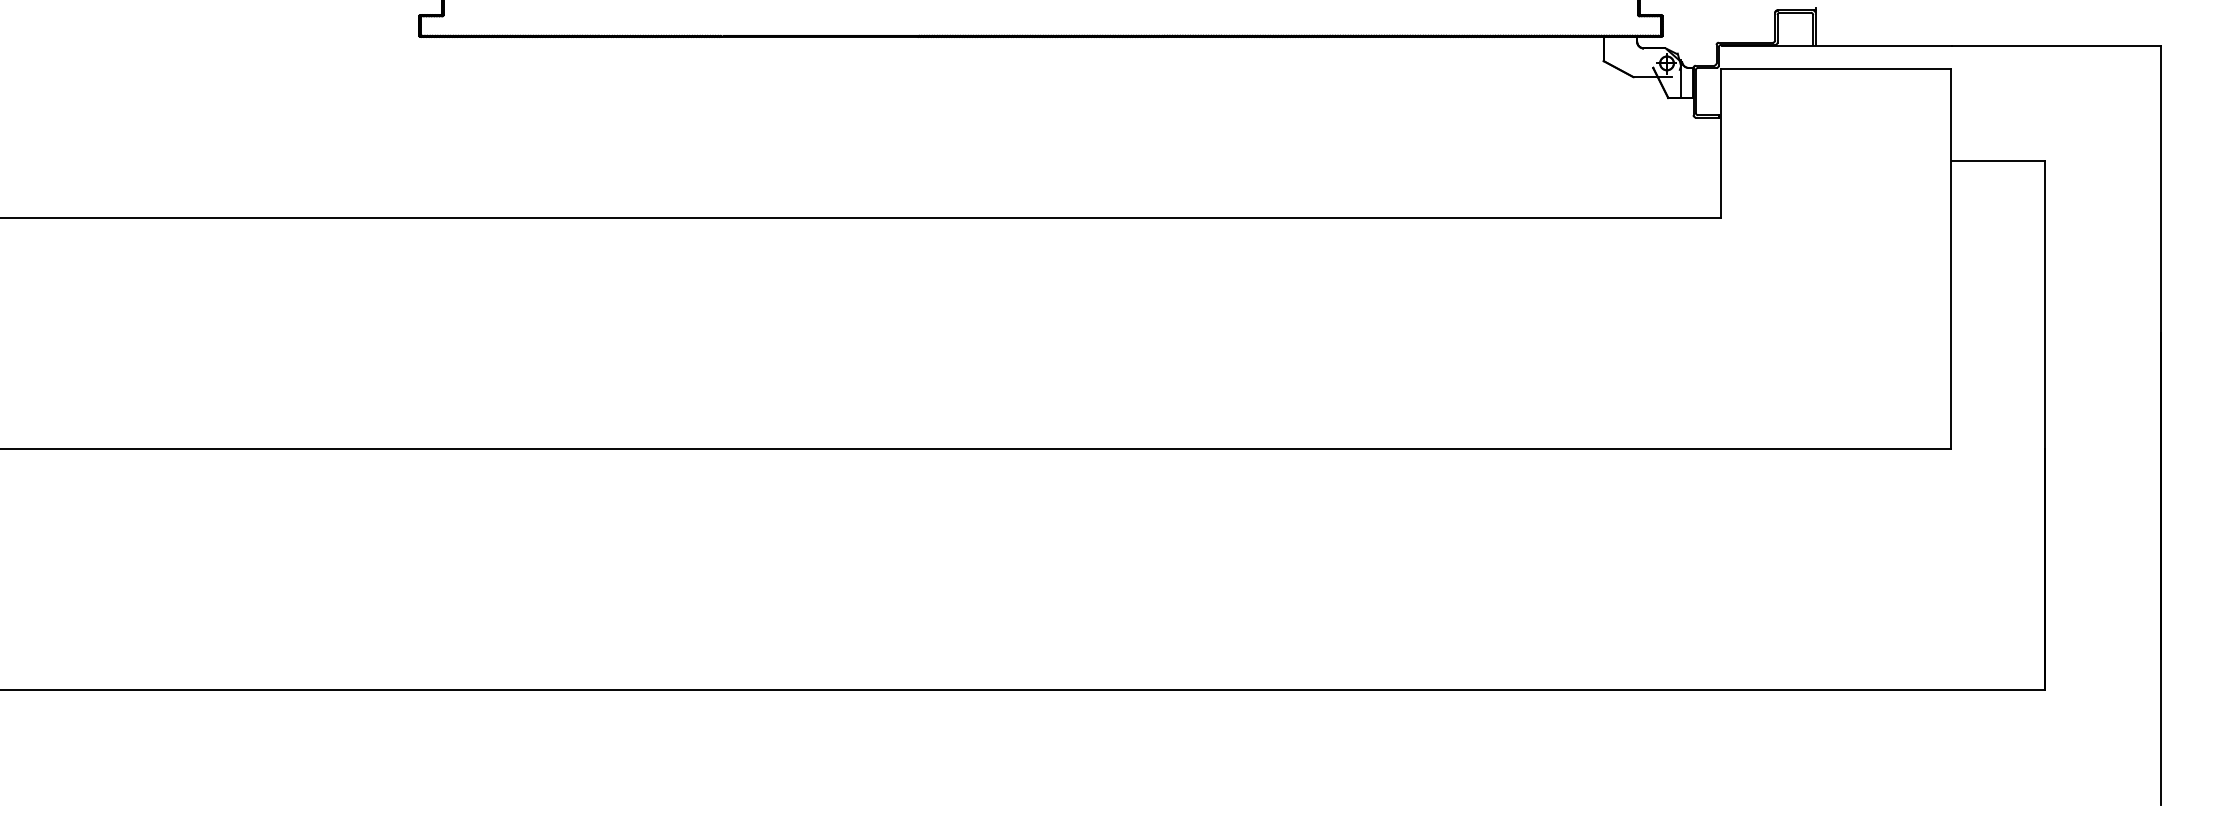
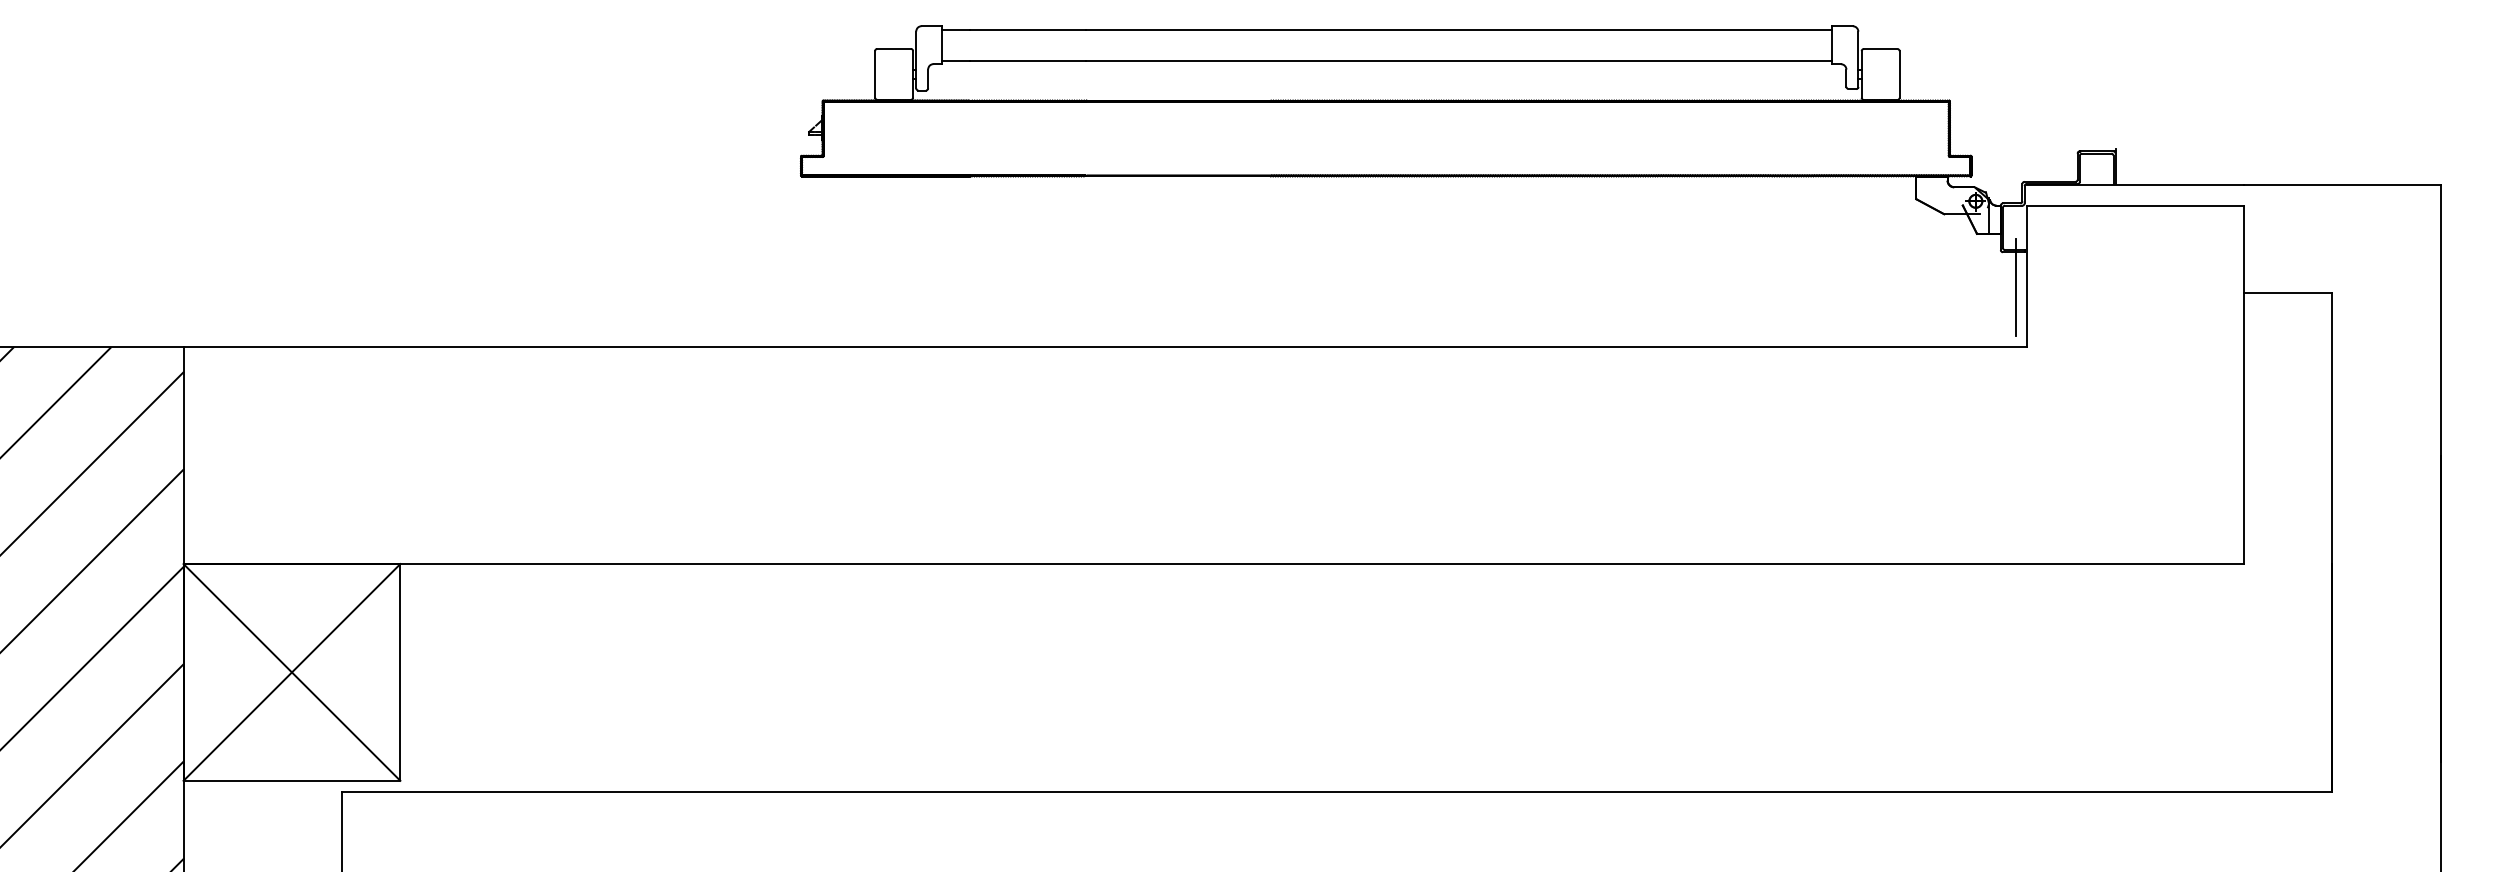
line: (1709, 154) -> (2015, 287), added

